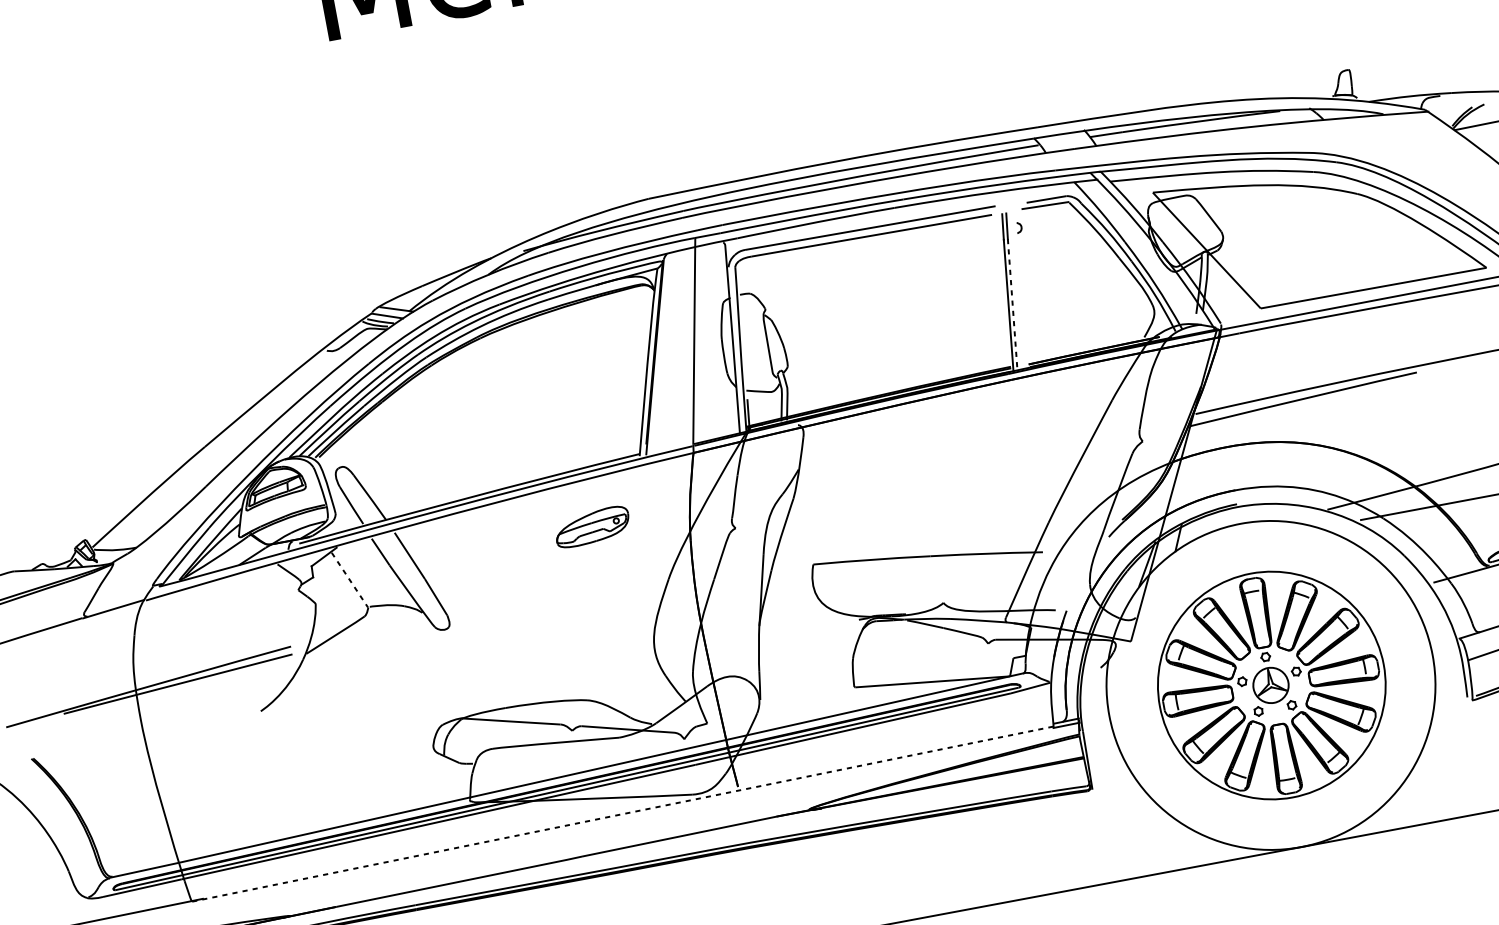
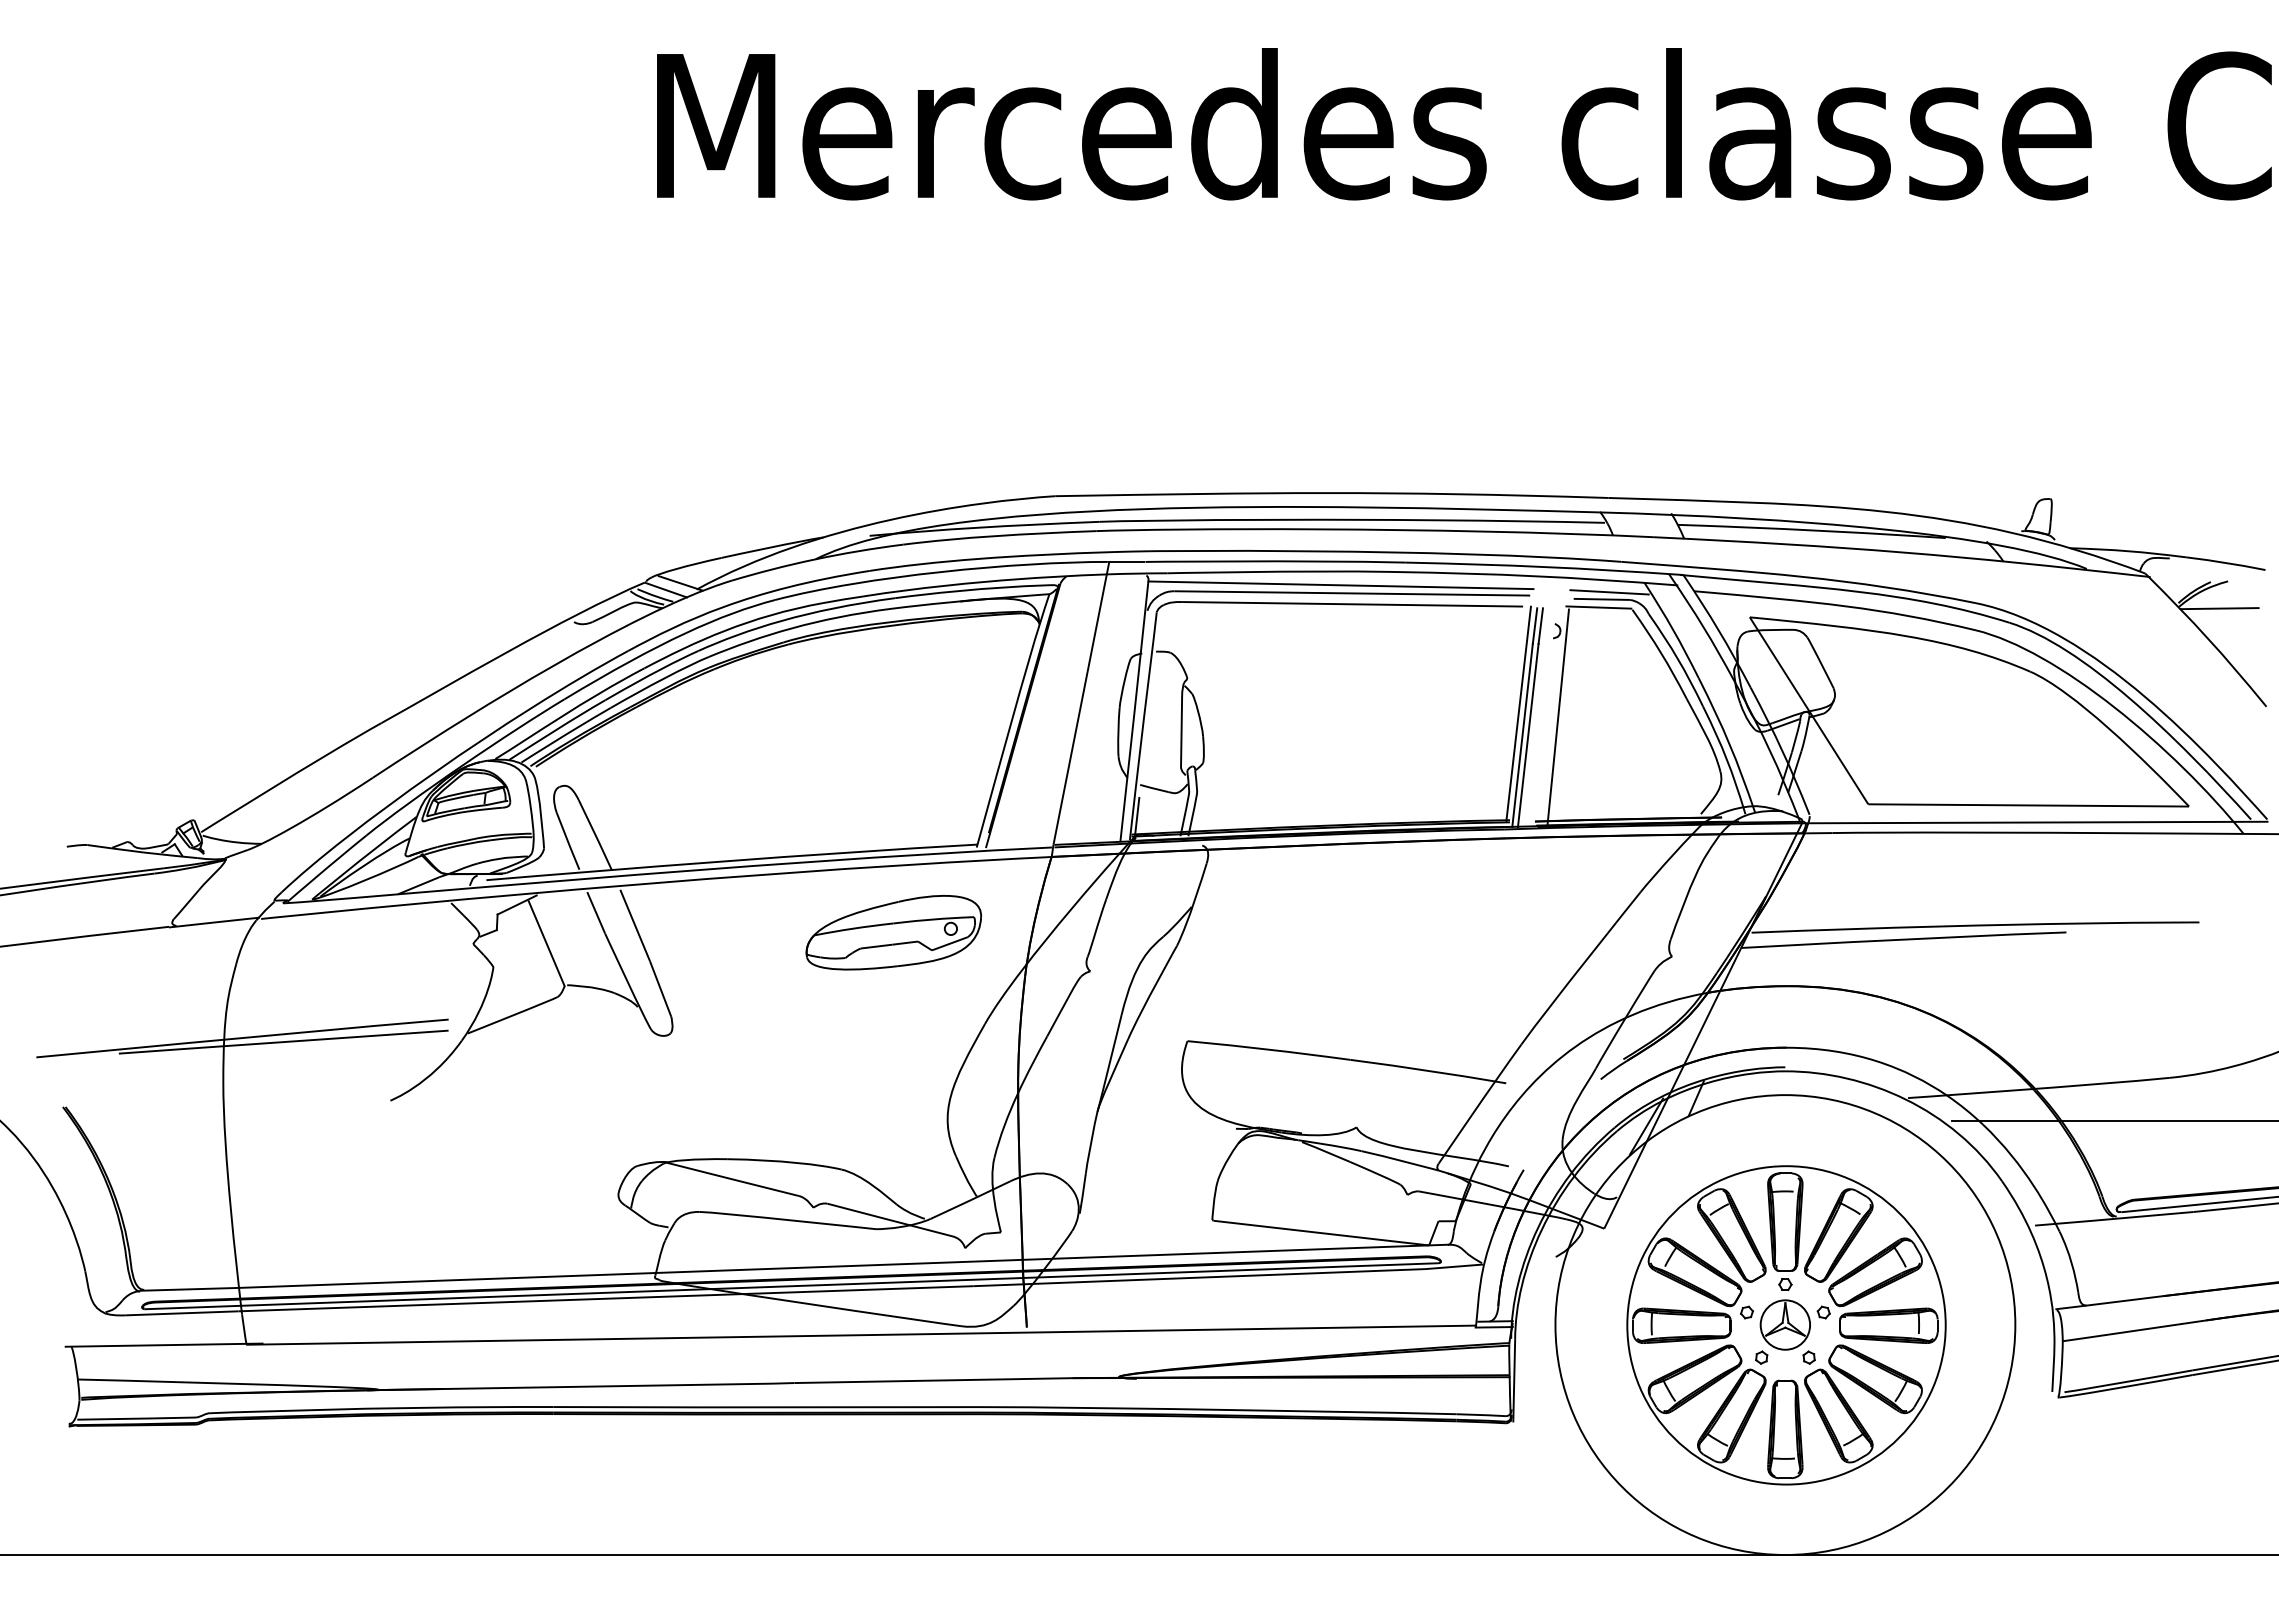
line: (1050, 193) -> (1609, 592), added
line: (860, 224) -> (1340, 585), added
line: (1030, 288) -> (1557, 717), added
line: (1002, 290) -> (1518, 713), added
line: (1012, 304) -> (1528, 735), dashed -> solid
part: (592, 526) -> (893, 932), size x1.67
line: (349, 580) -> (546, 943), dashed -> solid
line: (622, 814) -> (861, 1335), dashed -> solid

